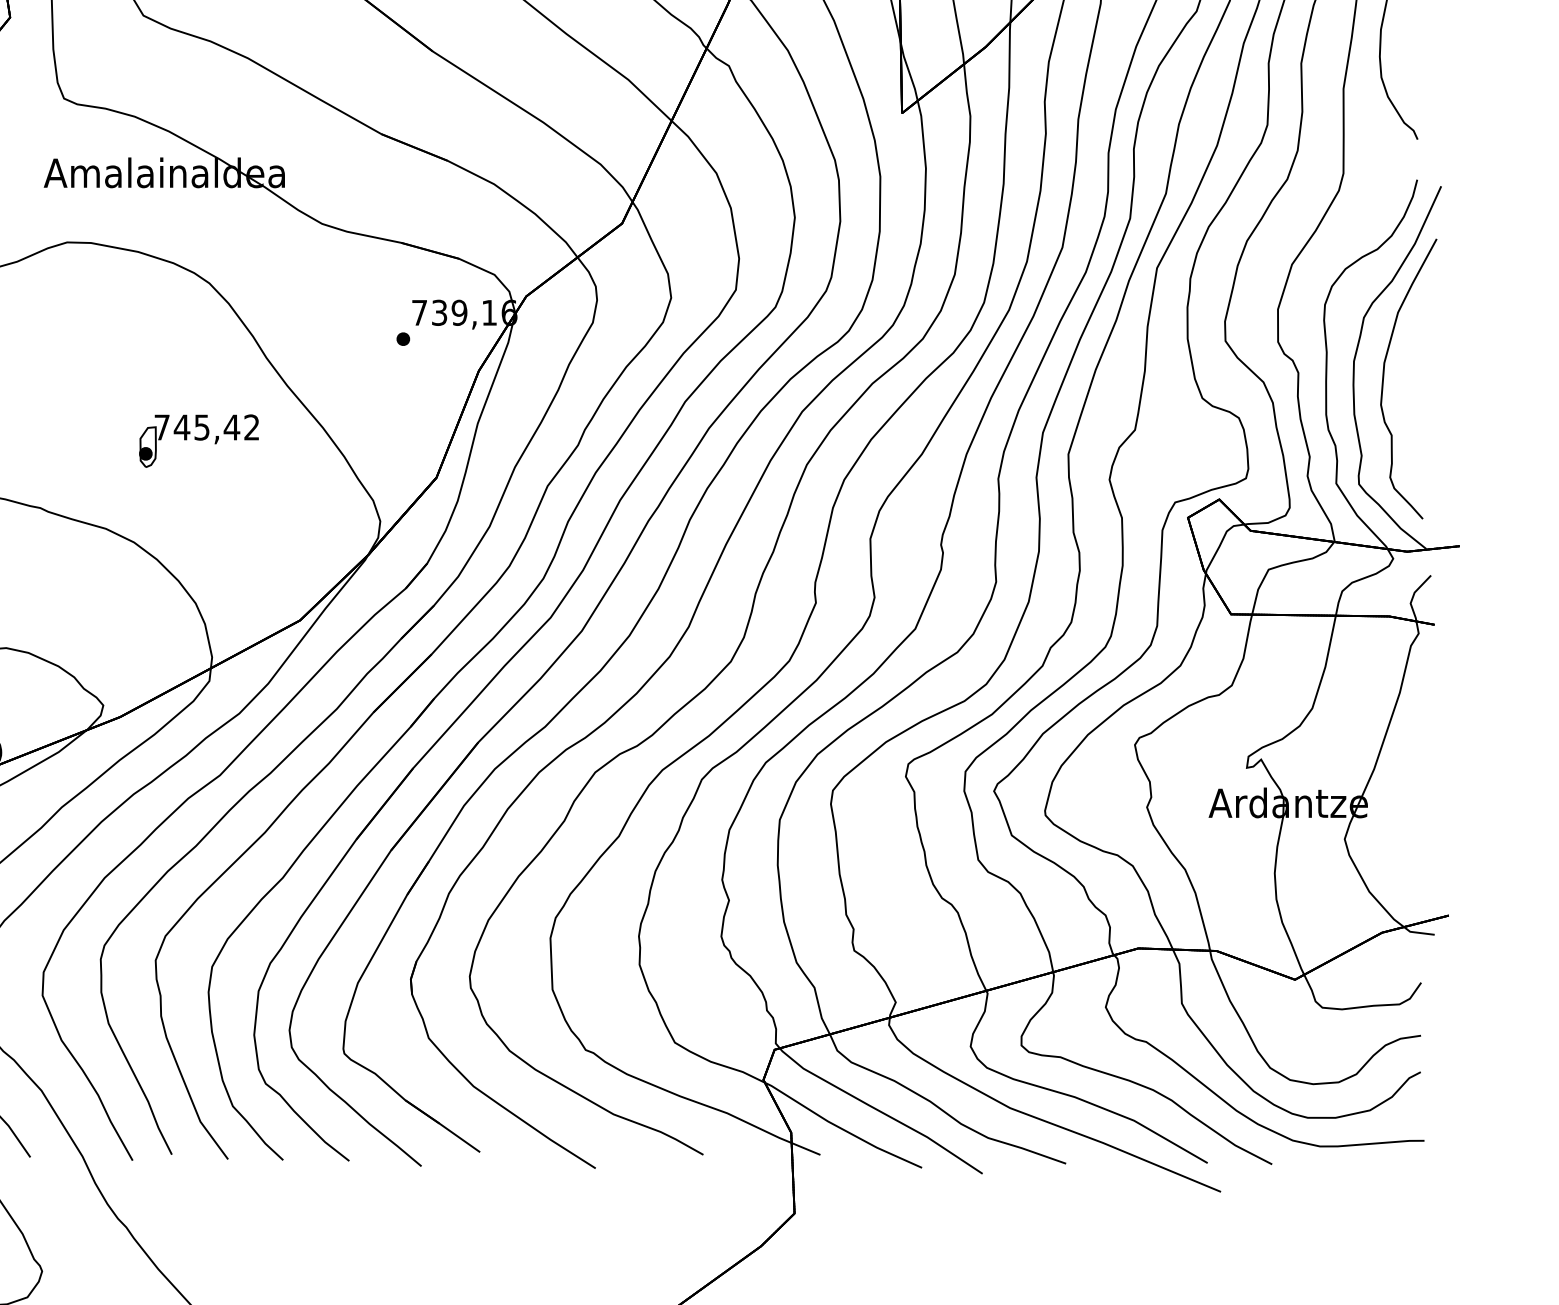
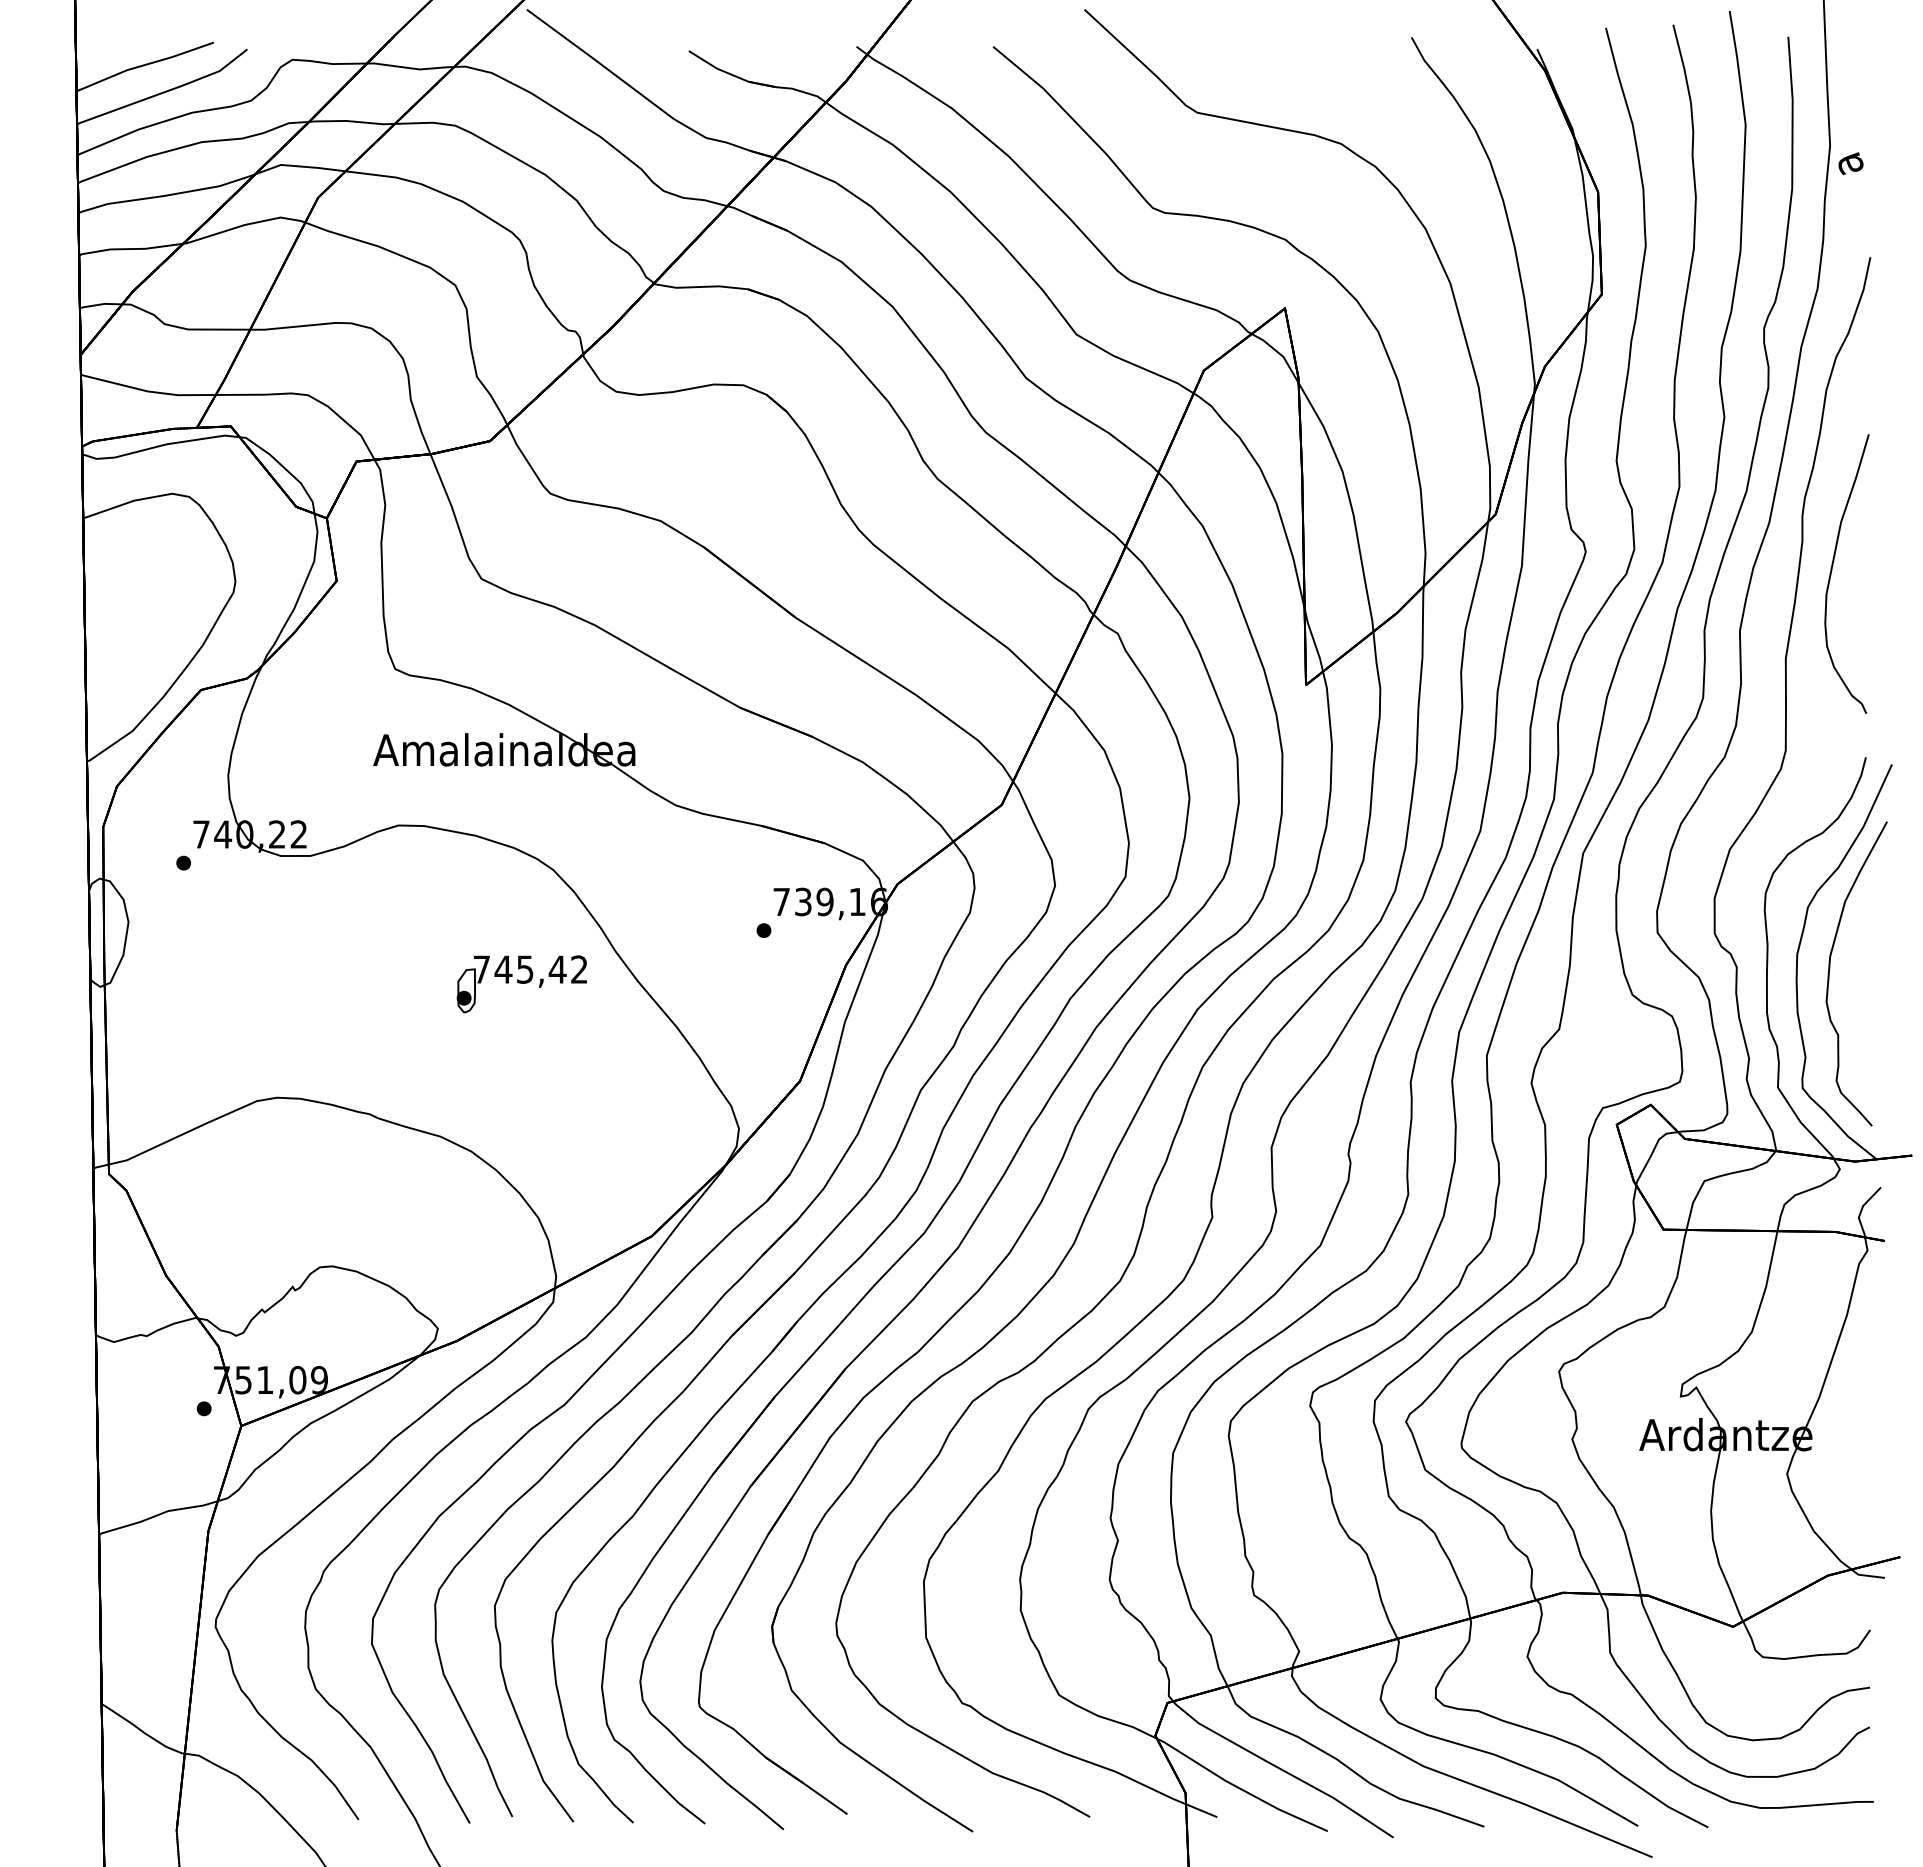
part: (198, 441) -> (521, 984), moved

